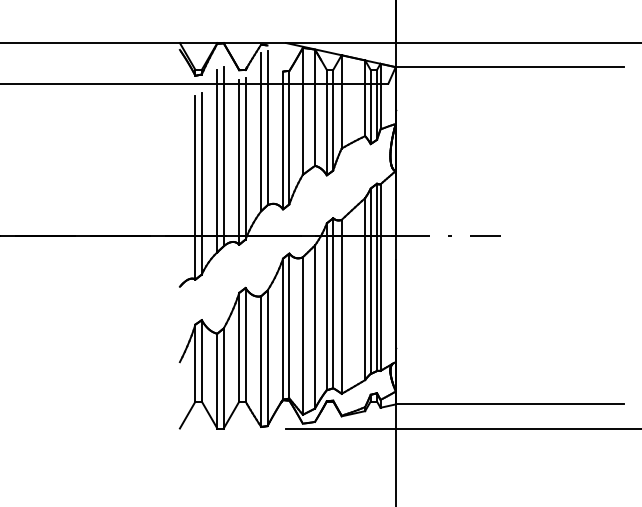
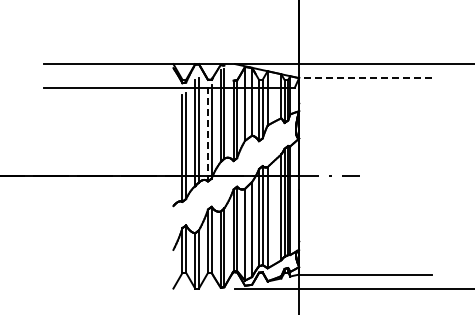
line: (508, 67) -> (364, 78), solid -> dashed
line: (238, 162) -> (207, 133), solid -> dashed

